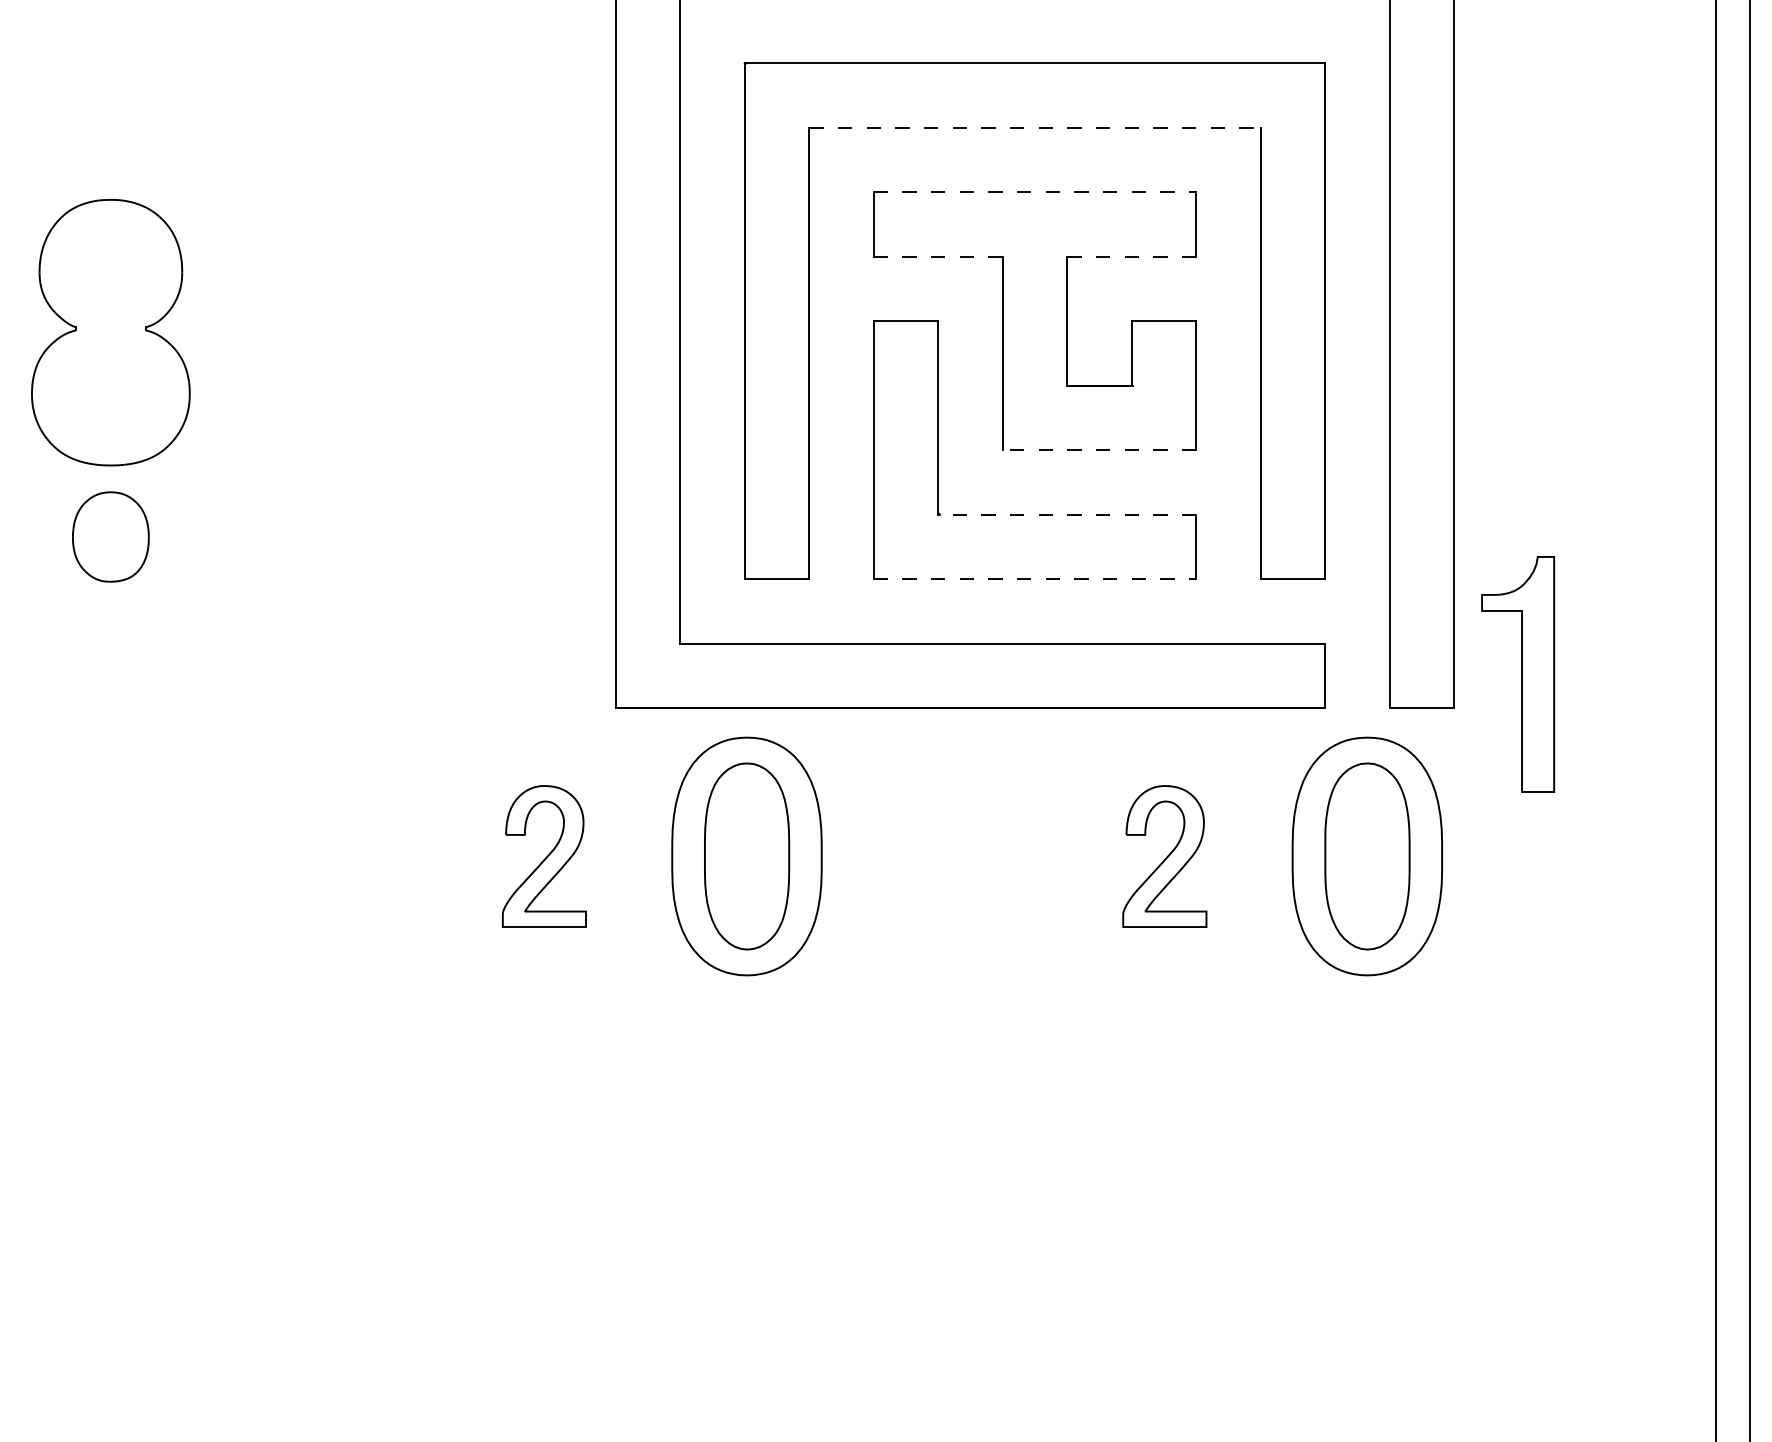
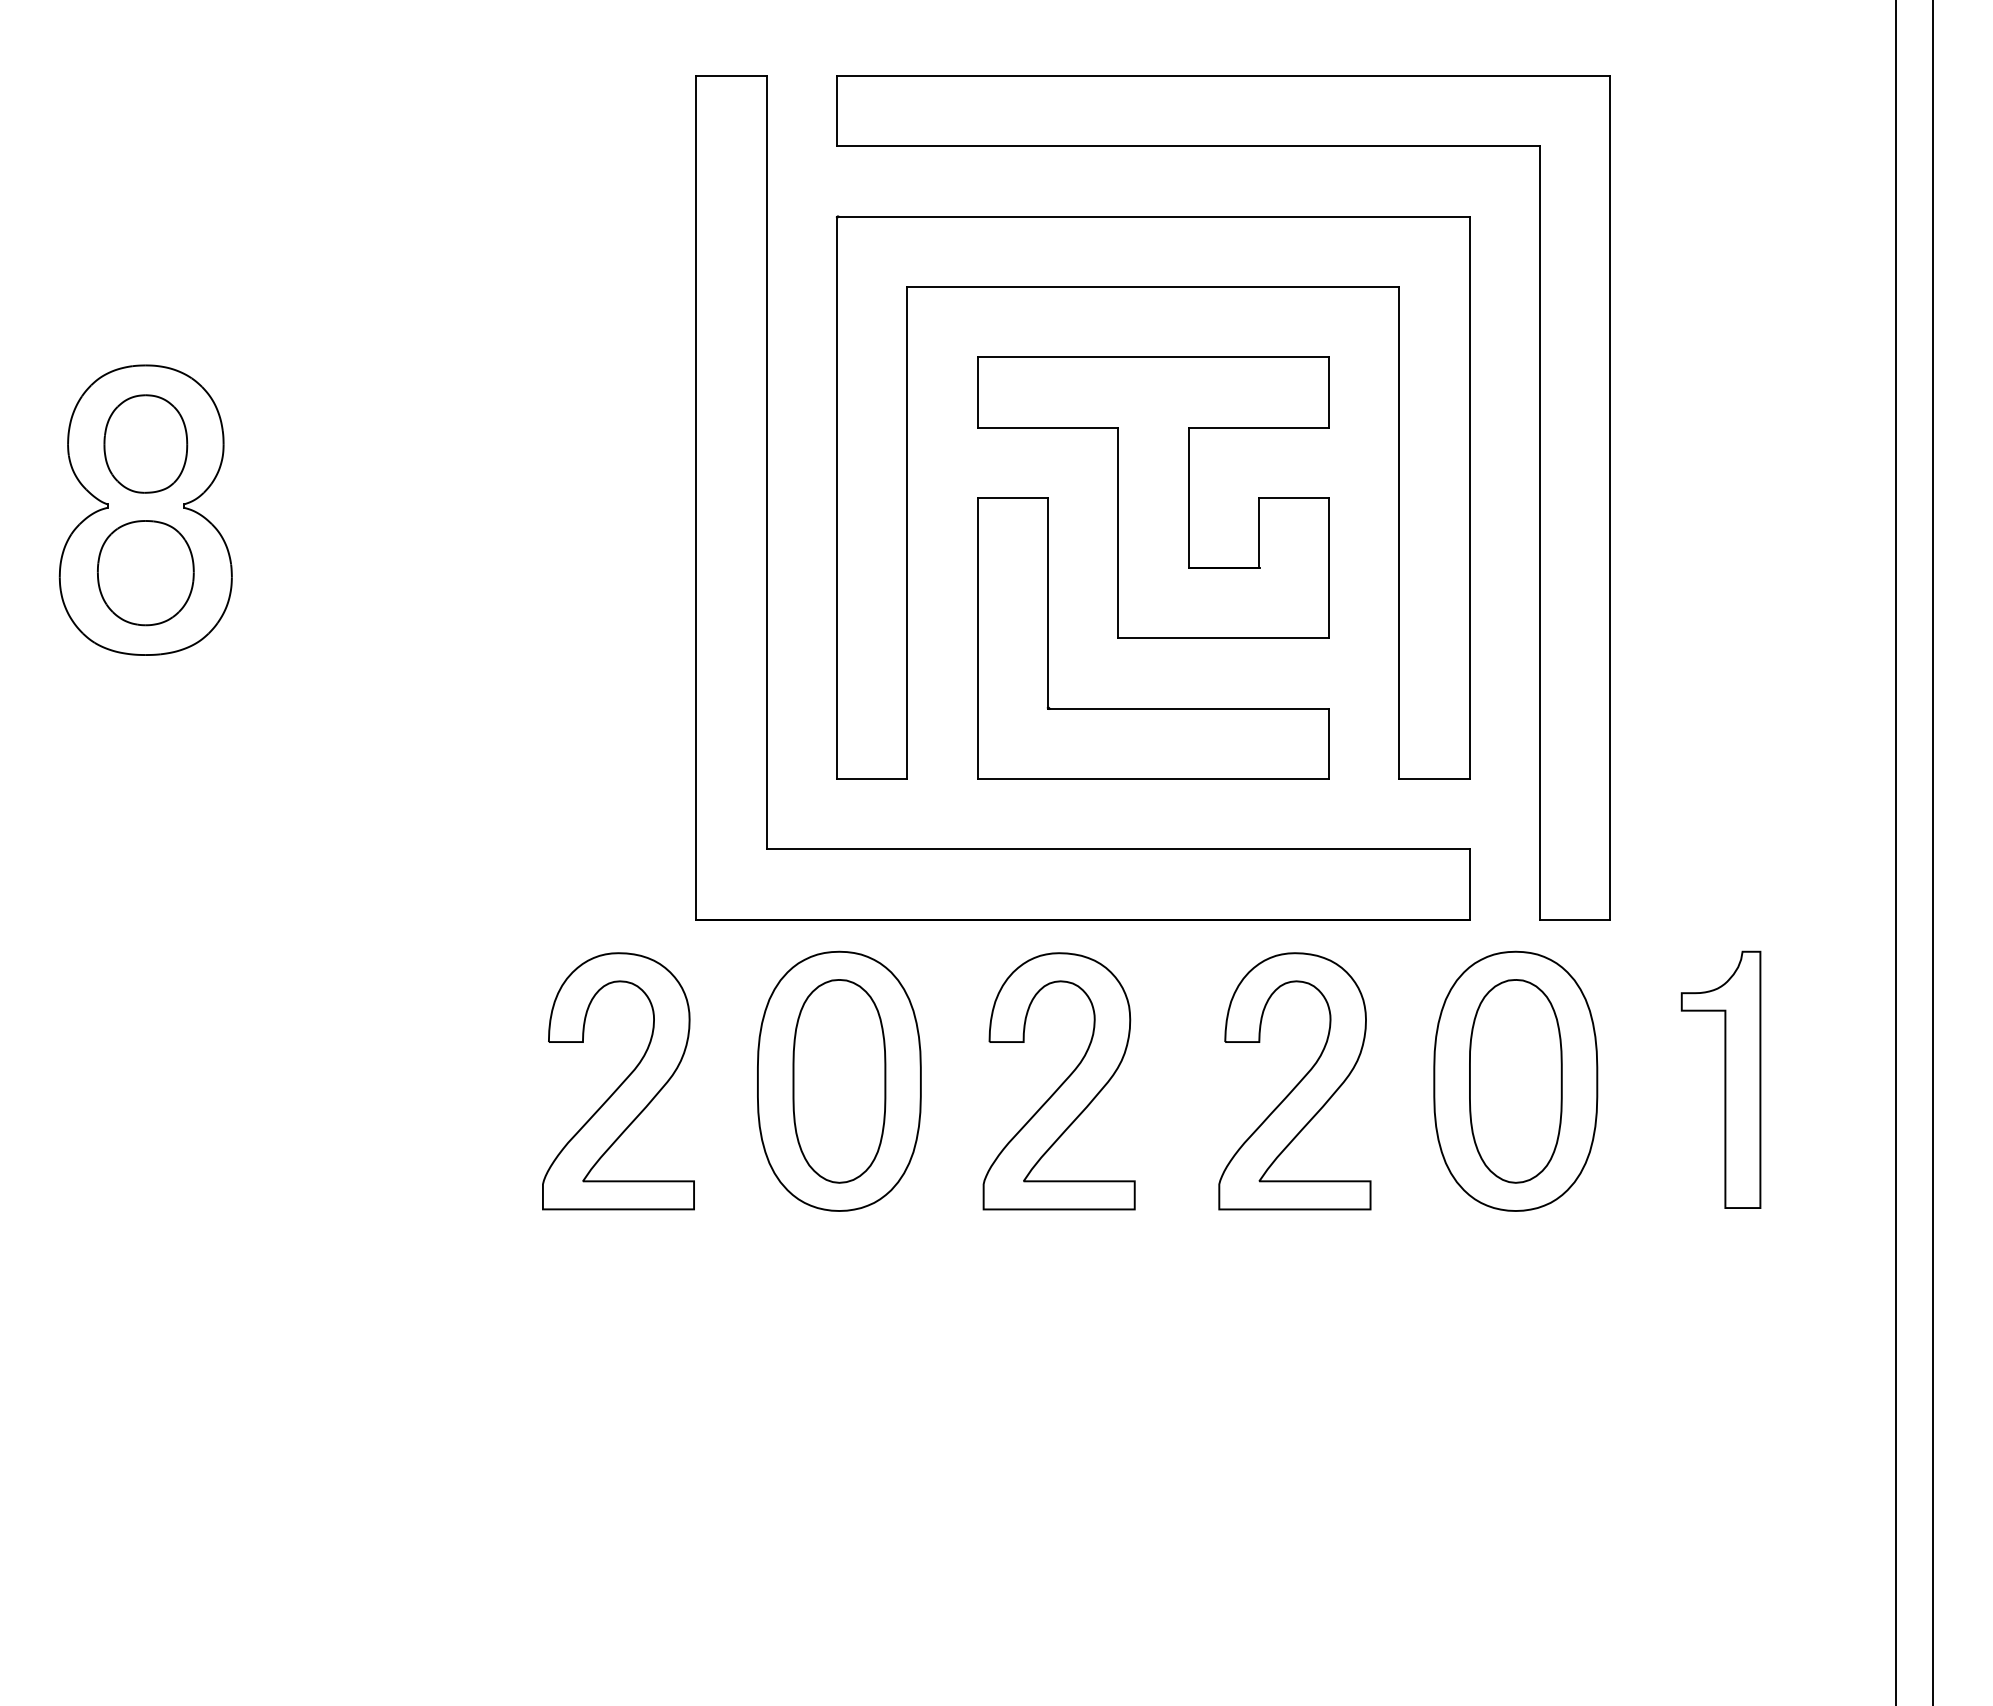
line: (1035, 127) -> (1153, 286), dashed -> solid
line: (1035, 192) -> (1153, 357), dashed -> solid
line: (937, 256) -> (1047, 427), dashed -> solid
line: (1131, 256) -> (1258, 427), dashed -> solid
part: (110, 390) -> (145, 573), added
line: (1099, 450) -> (1223, 638), dashed -> solid
line: (1067, 514) -> (1188, 708), dashed -> solid
part: (110, 536) -> (145, 443), moved
line: (1035, 579) -> (1153, 779), dashed -> solid
part: (1517, 674) -> (1720, 1079), moved
part: (544, 856) -> (618, 1081), size x1.67
part: (947, 856) -> (1058, 1081), added
part: (1164, 856) -> (1294, 1081), size x1.67

